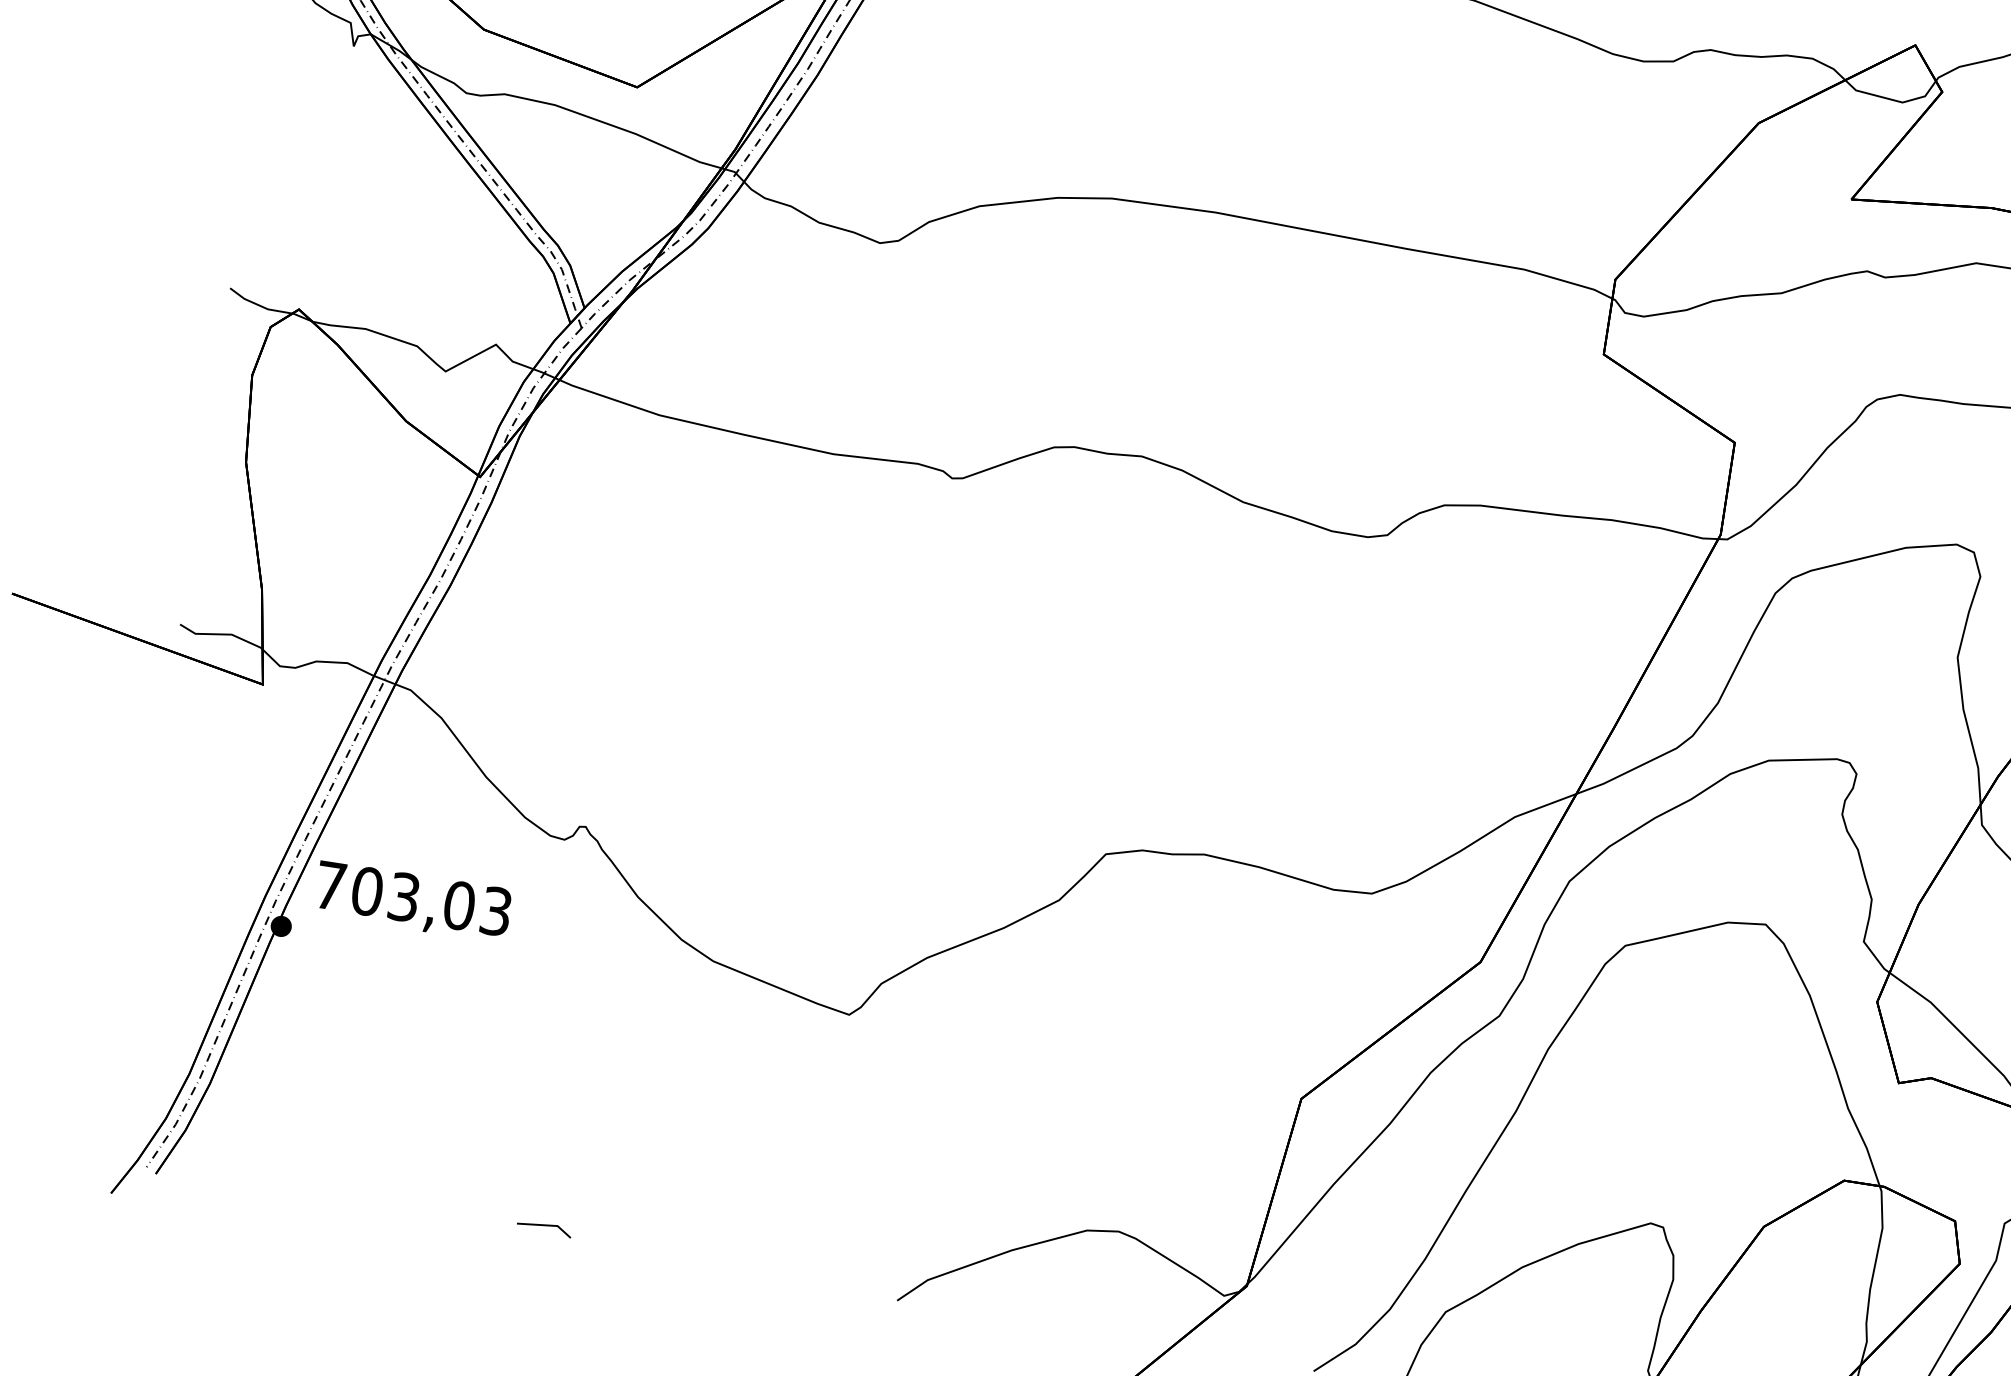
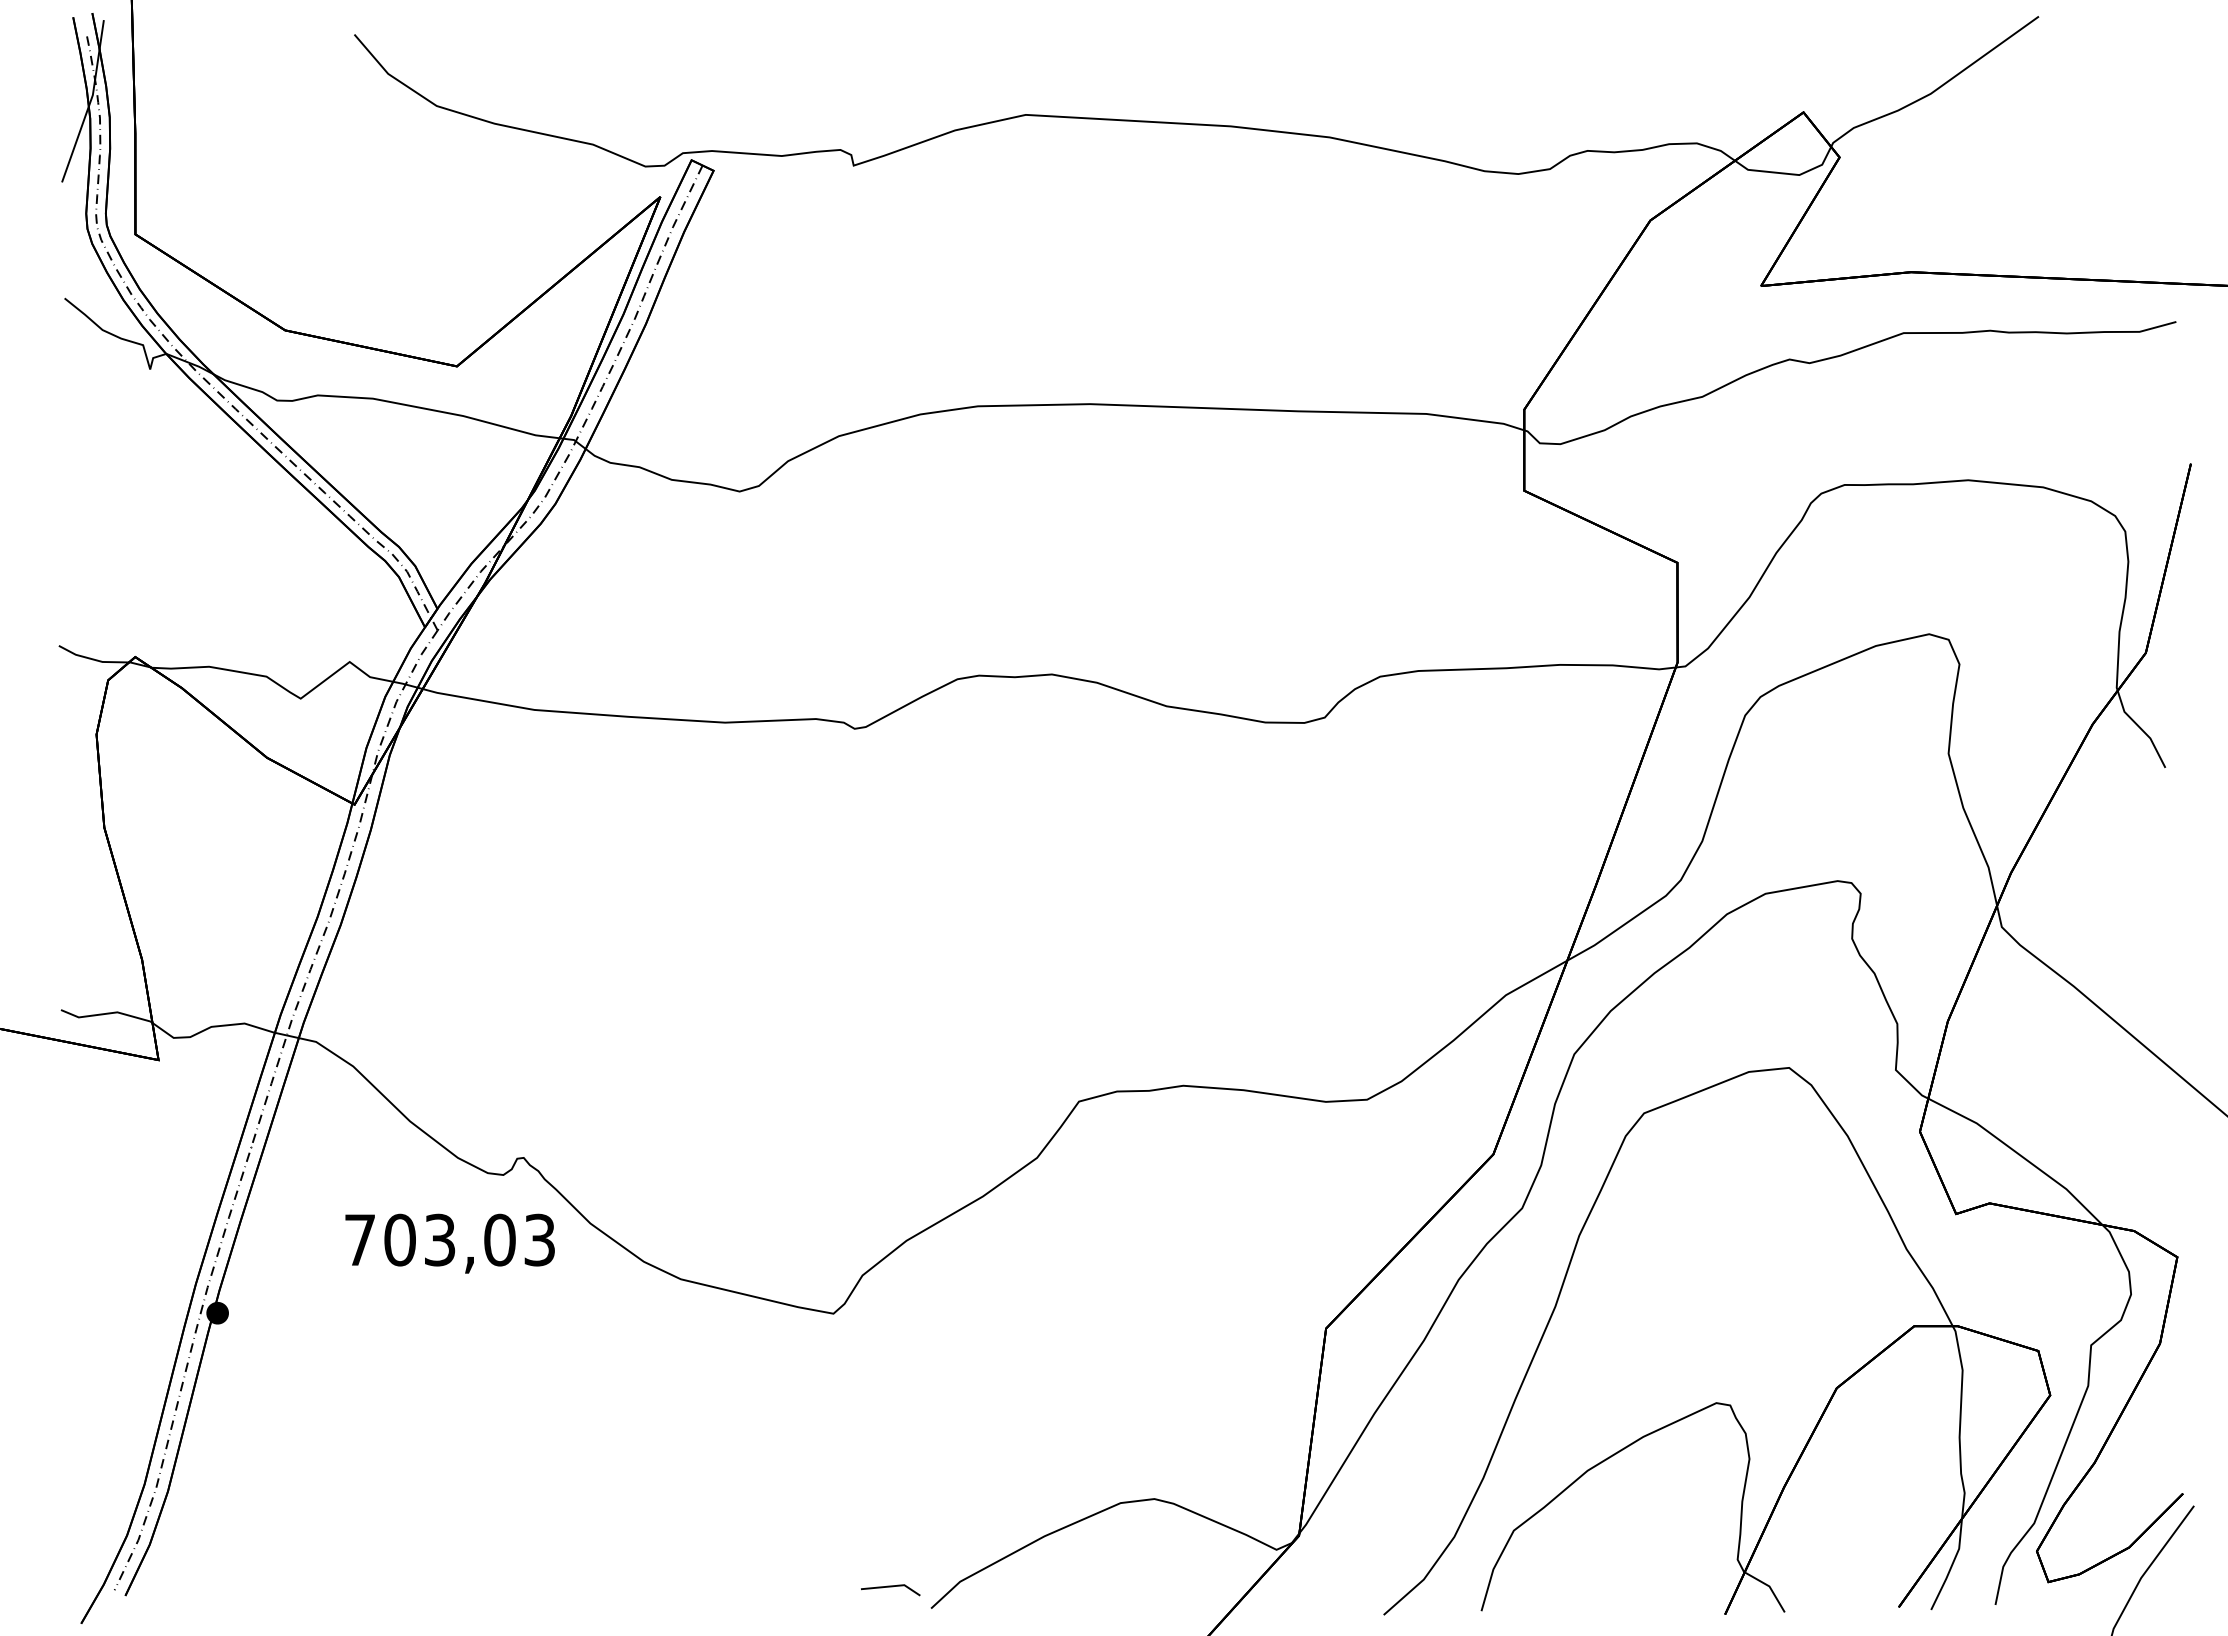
text: (412, 901) -> (449, 1243), moved
line: (544, 1226) -> (890, 1587), moved

